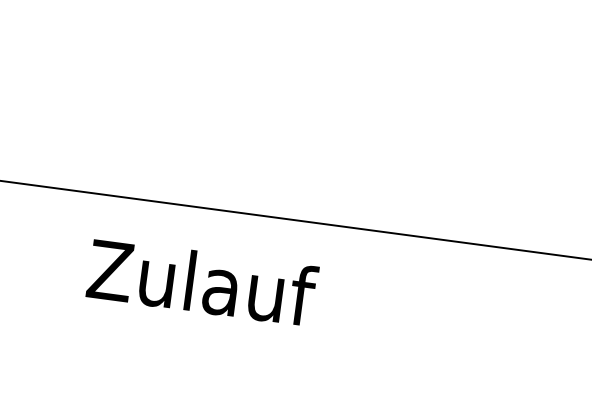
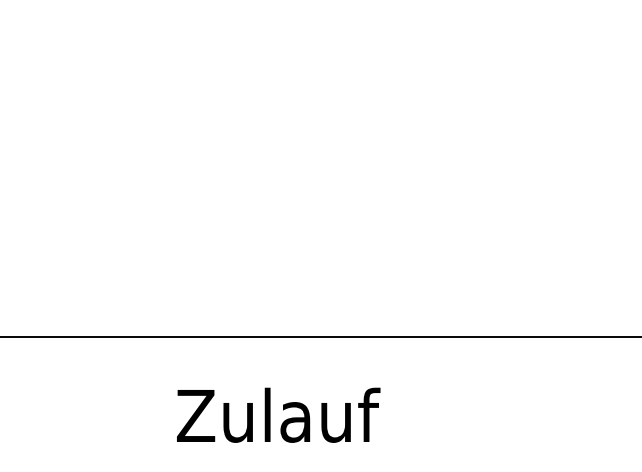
text: (202, 281) -> (278, 414), moved

